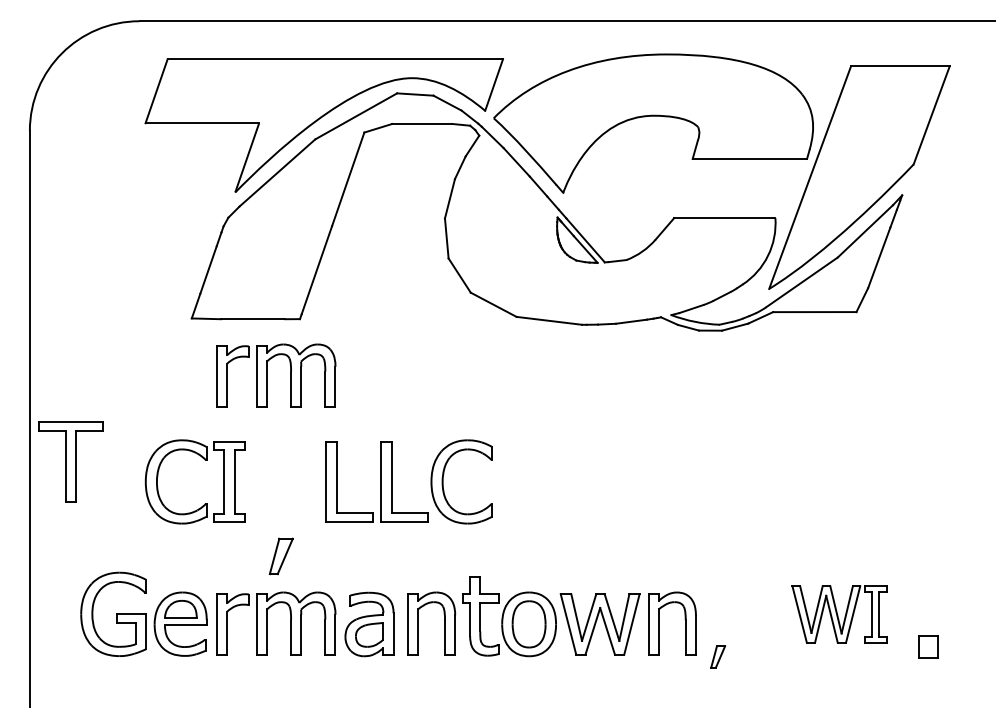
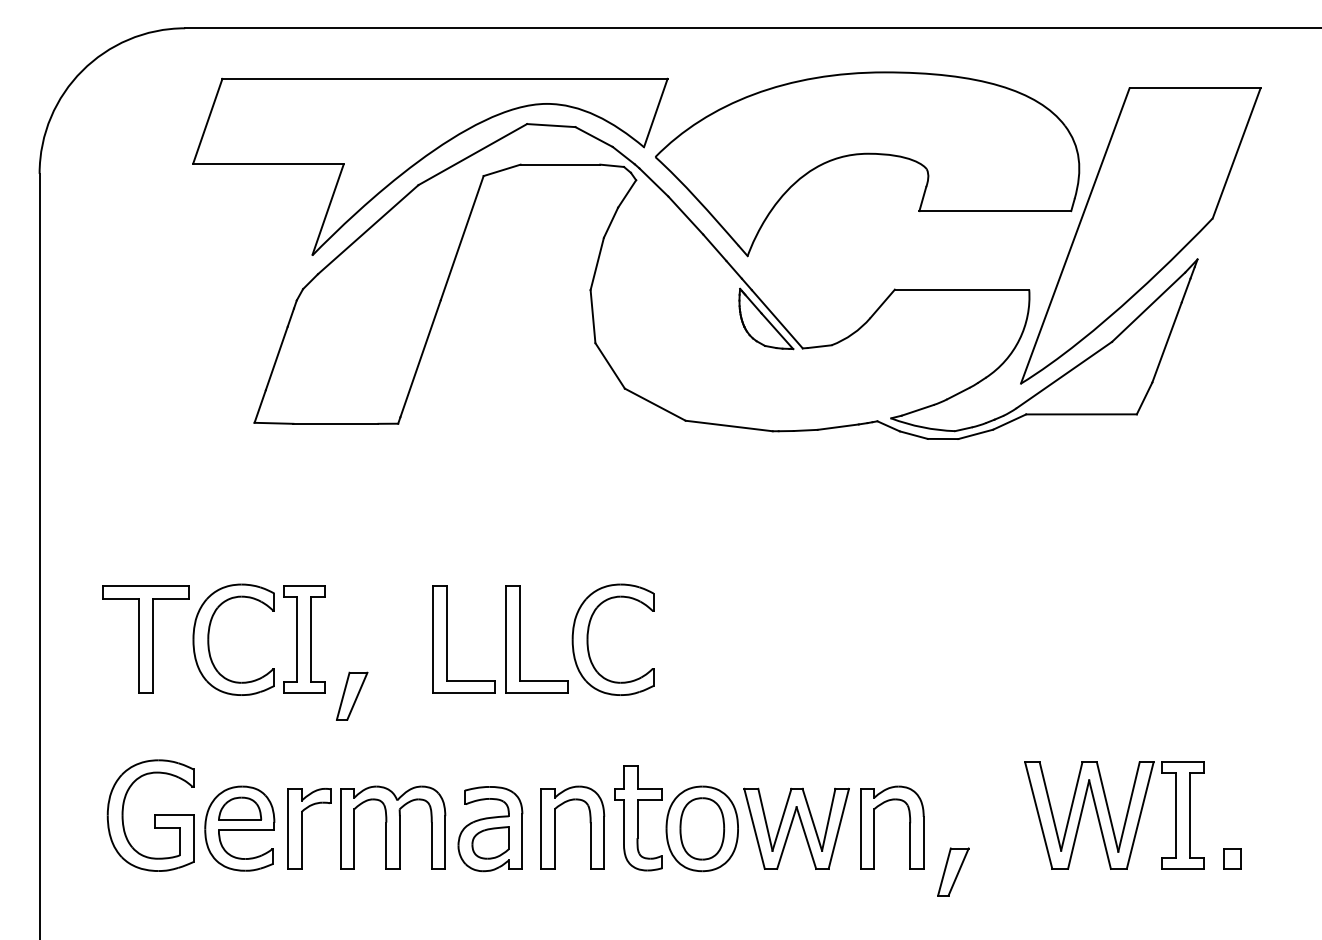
part: (267, 375) -> (355, 498), removed
part: (70, 461) -> (145, 639), moved
part: (280, 556) -> (351, 696), moved
part: (839, 614) -> (1114, 815), size x1.43
part: (928, 646) -> (1232, 858), size x0.71
part: (717, 656) -> (952, 871), size x1.67

